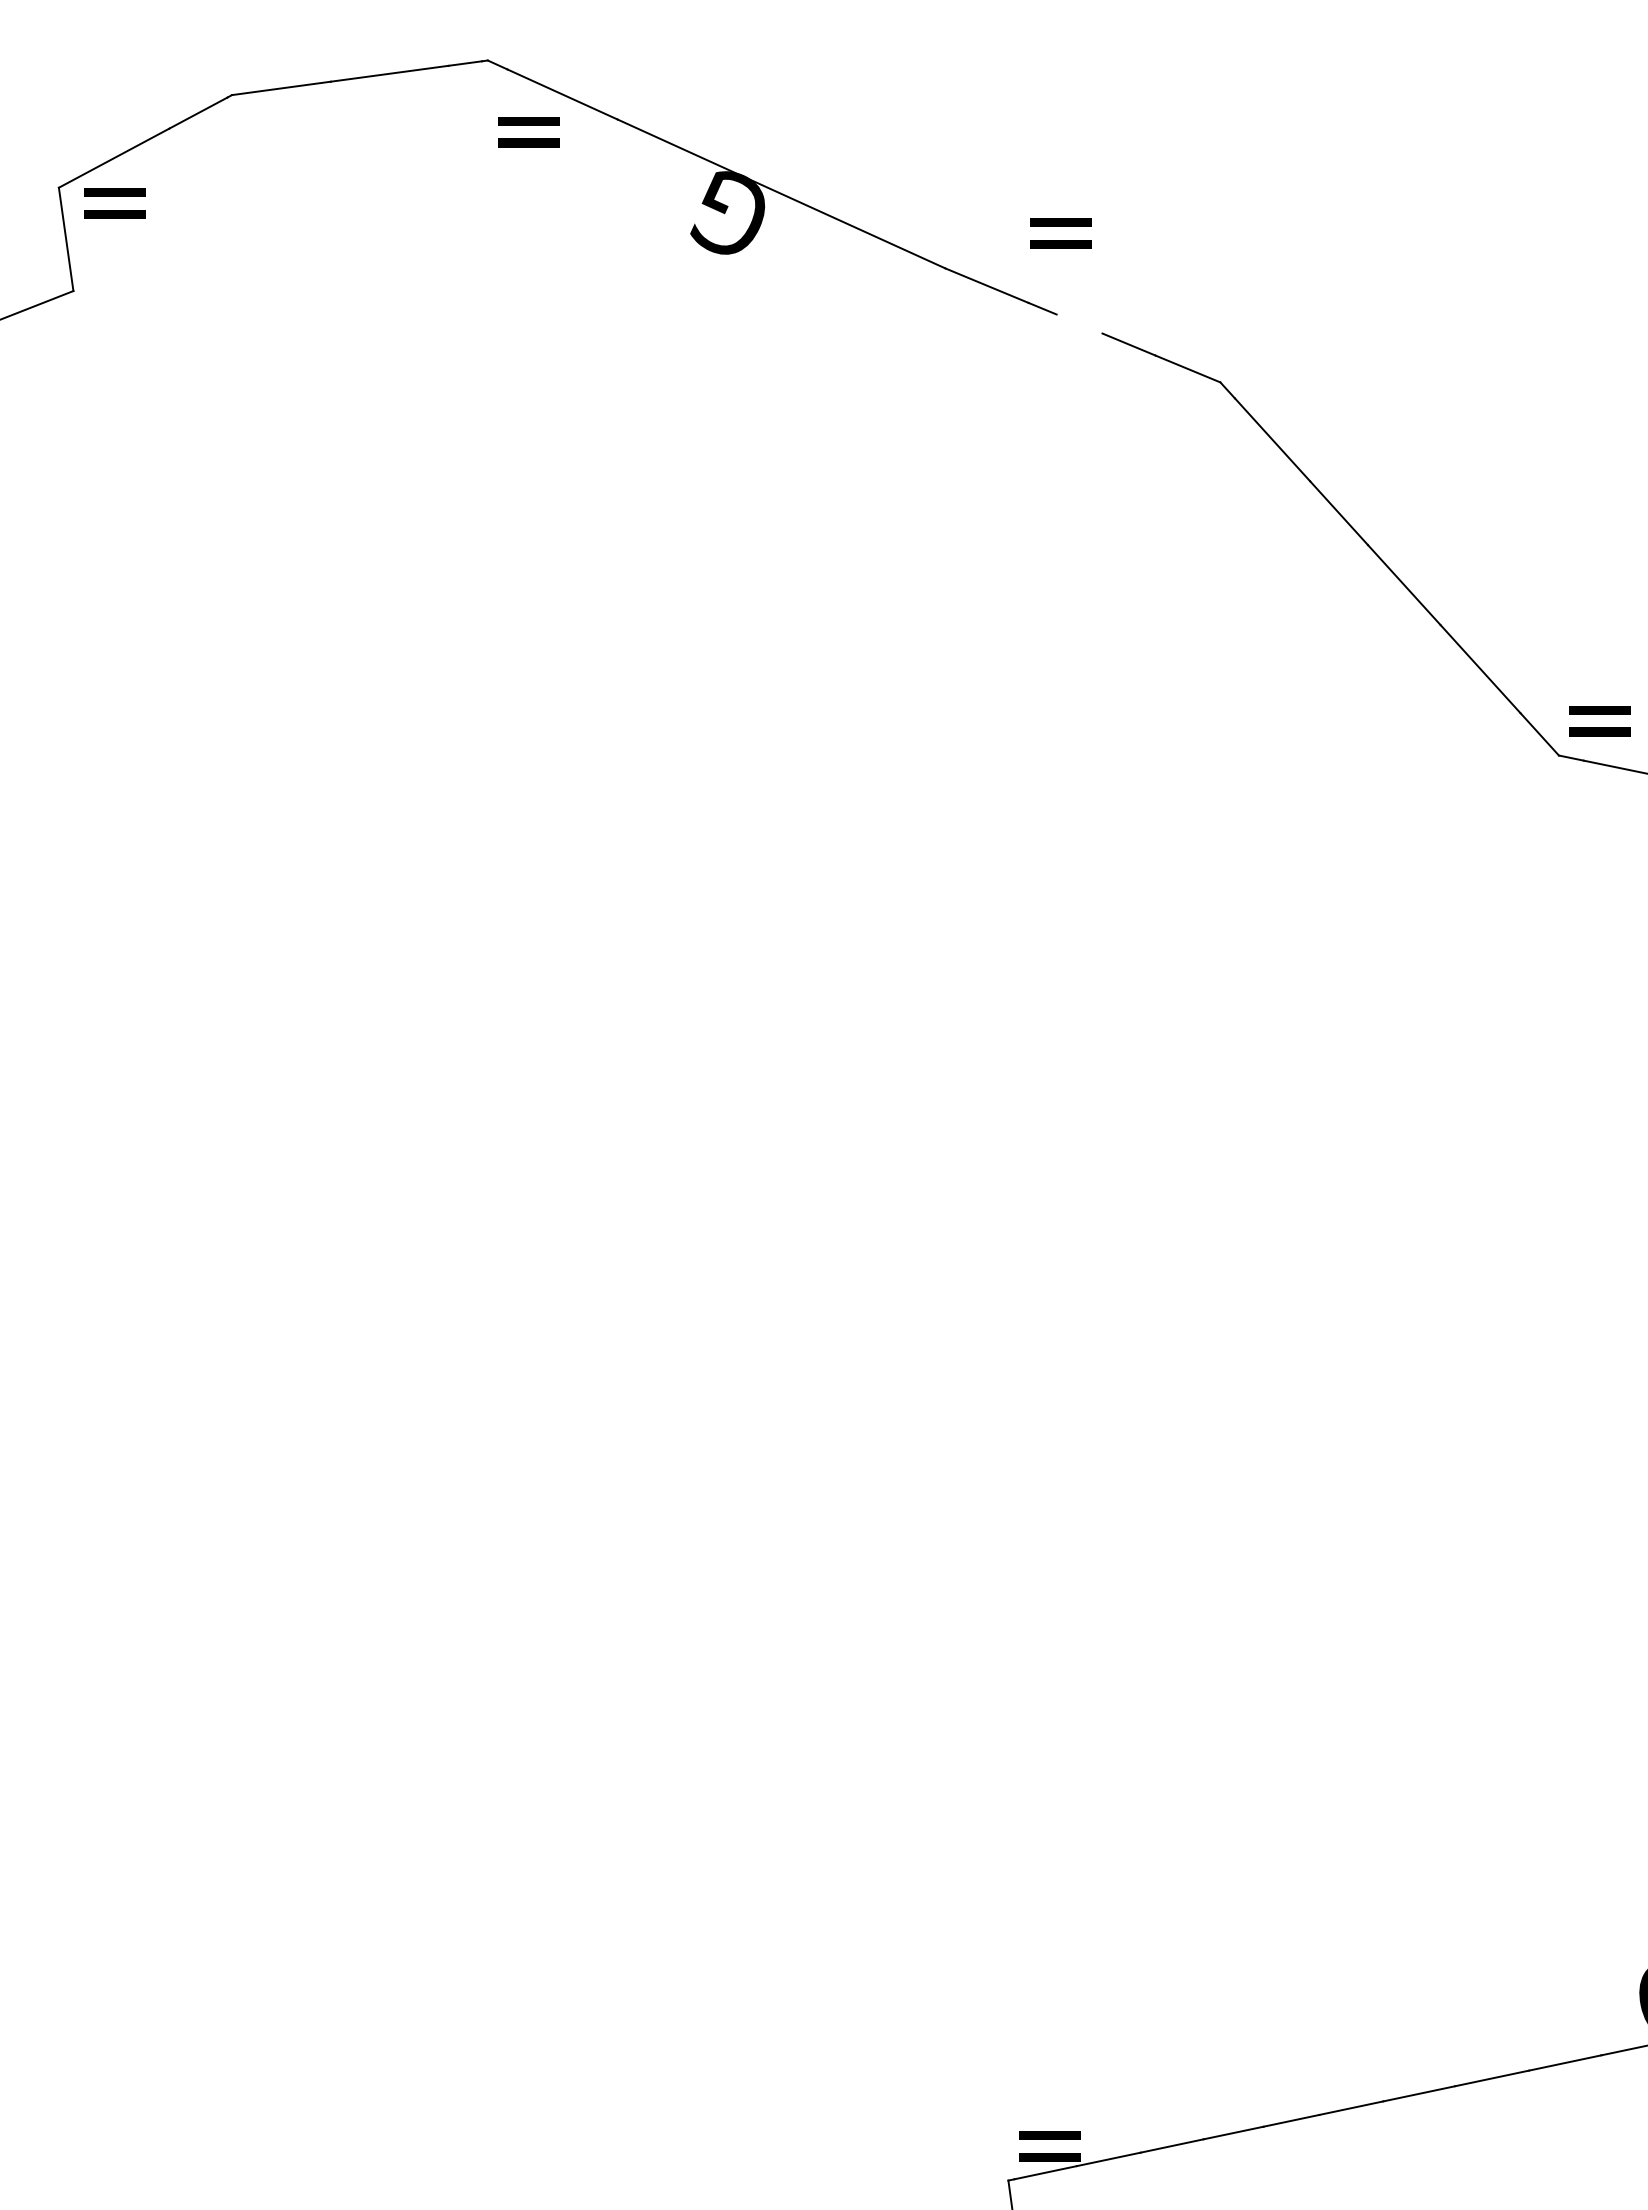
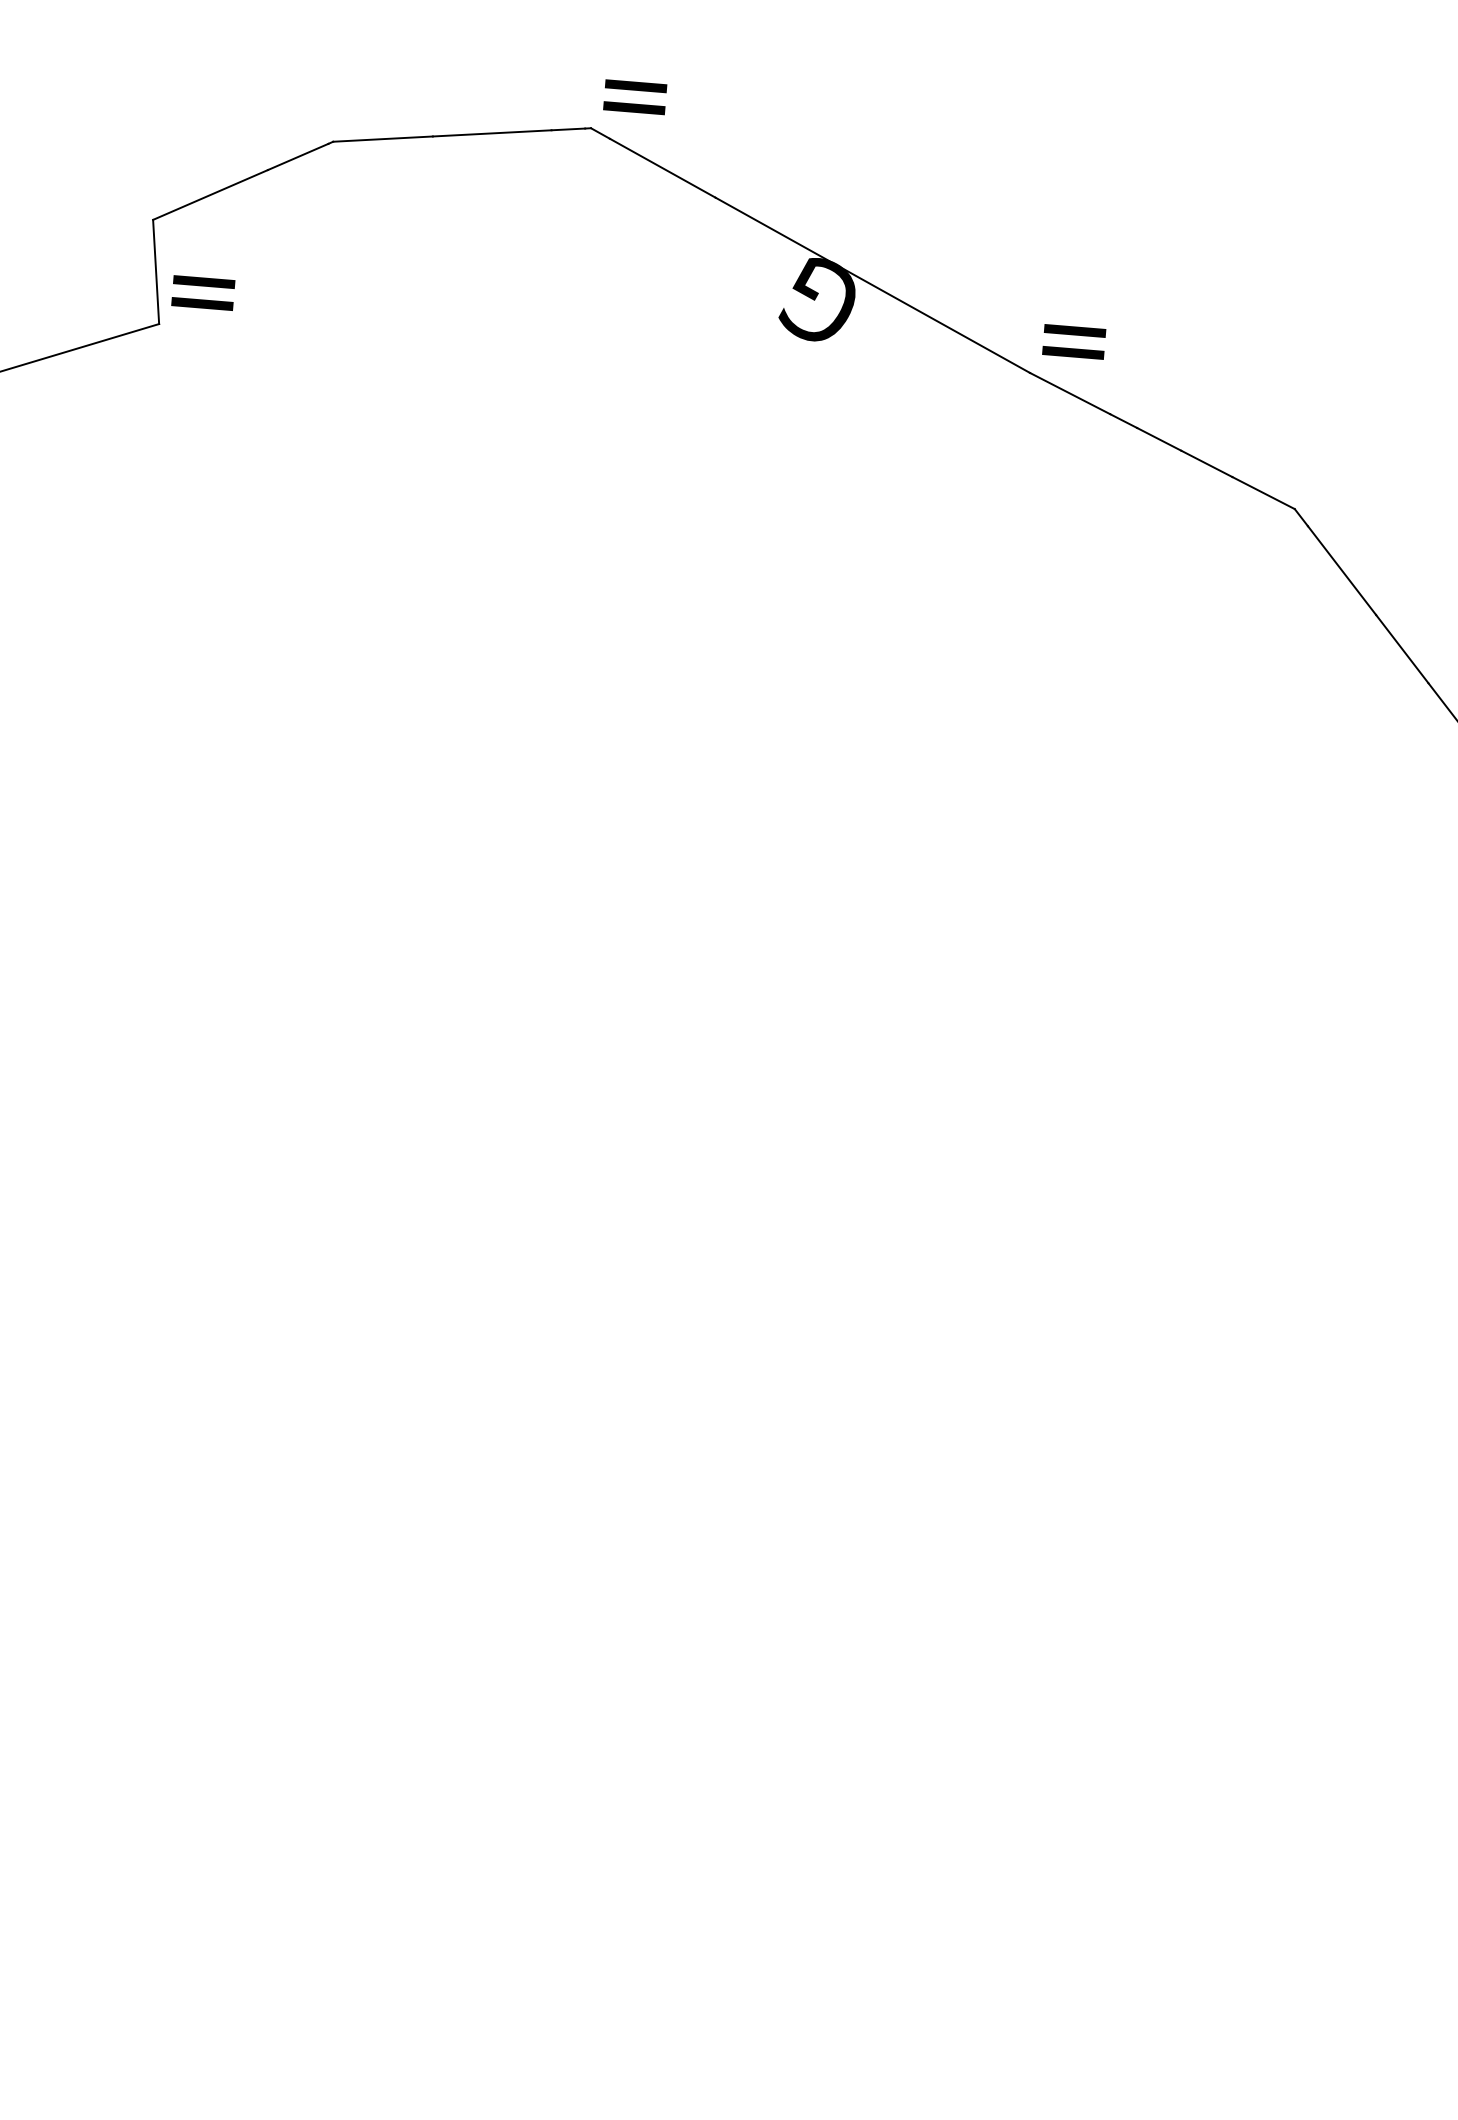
text: (528, 132) -> (634, 97), moved
text: (114, 203) -> (202, 292), moved
text: (1060, 233) -> (1073, 341), moved
line: (1079, 323) -> (1159, 438), added

